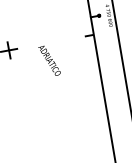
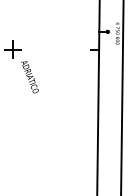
text: (49, 61) -> (29, 77), moved

